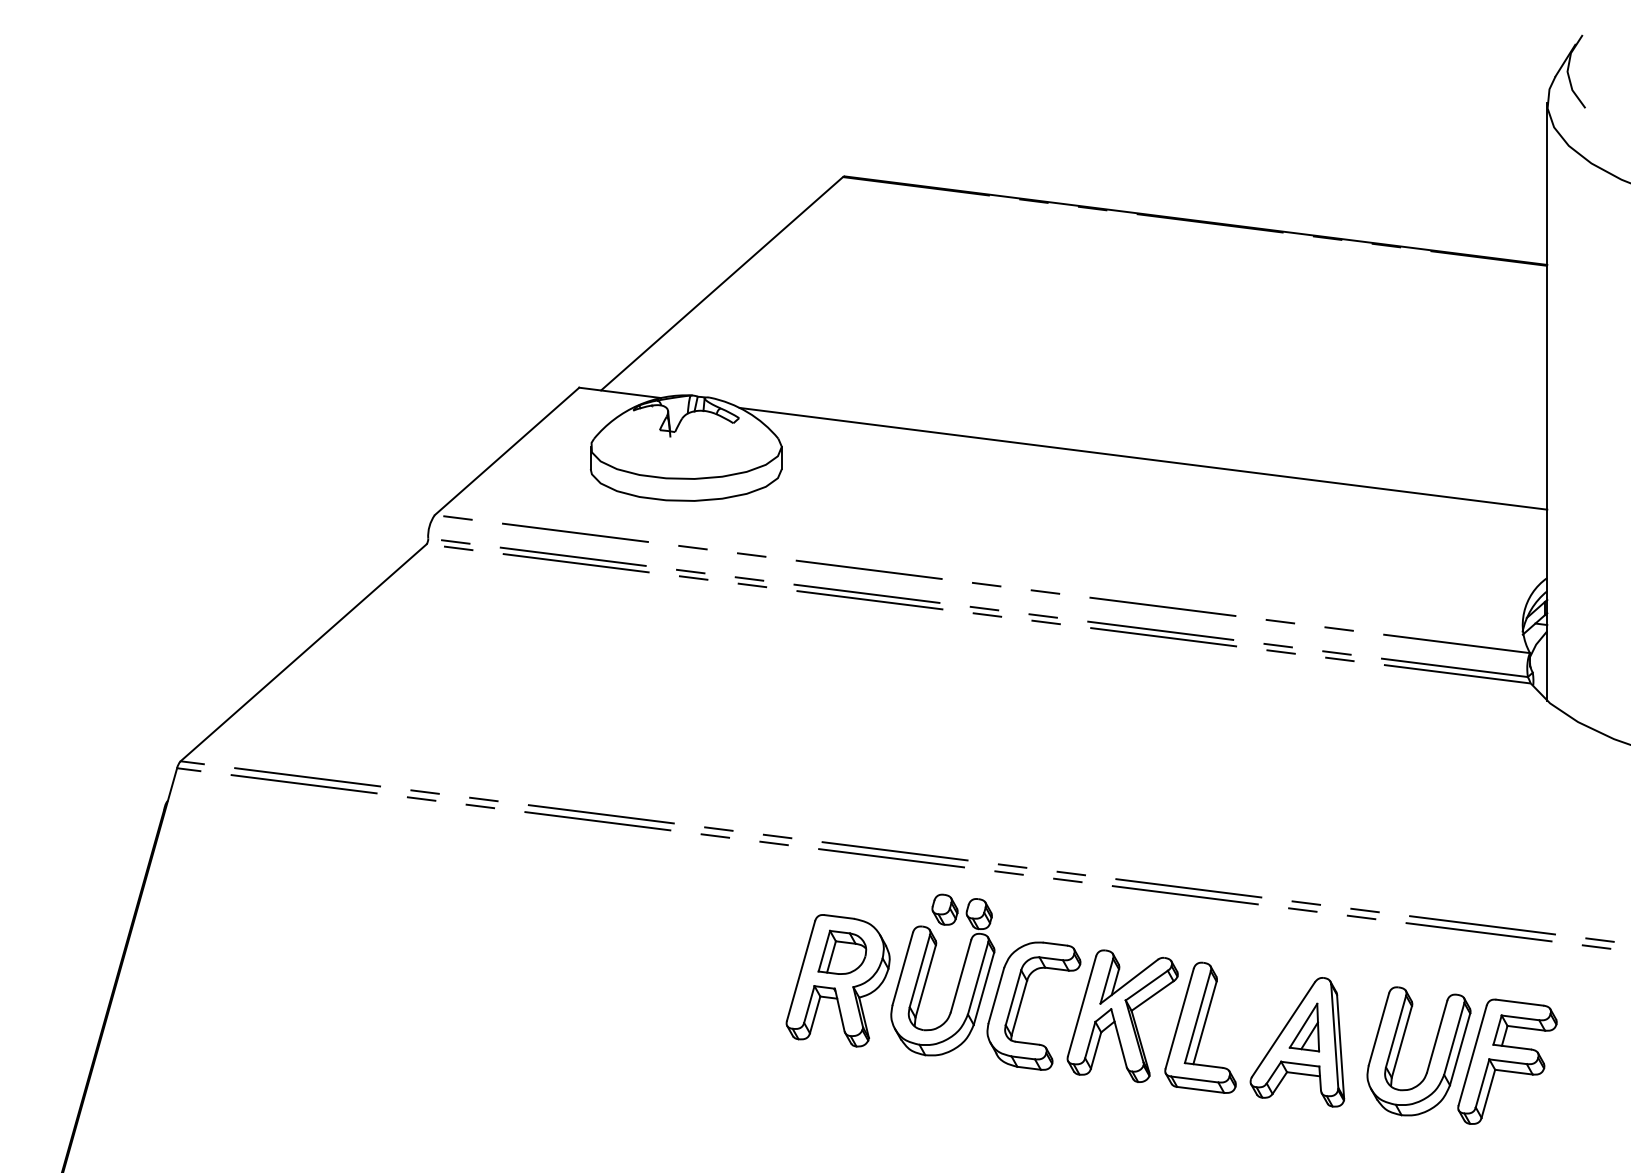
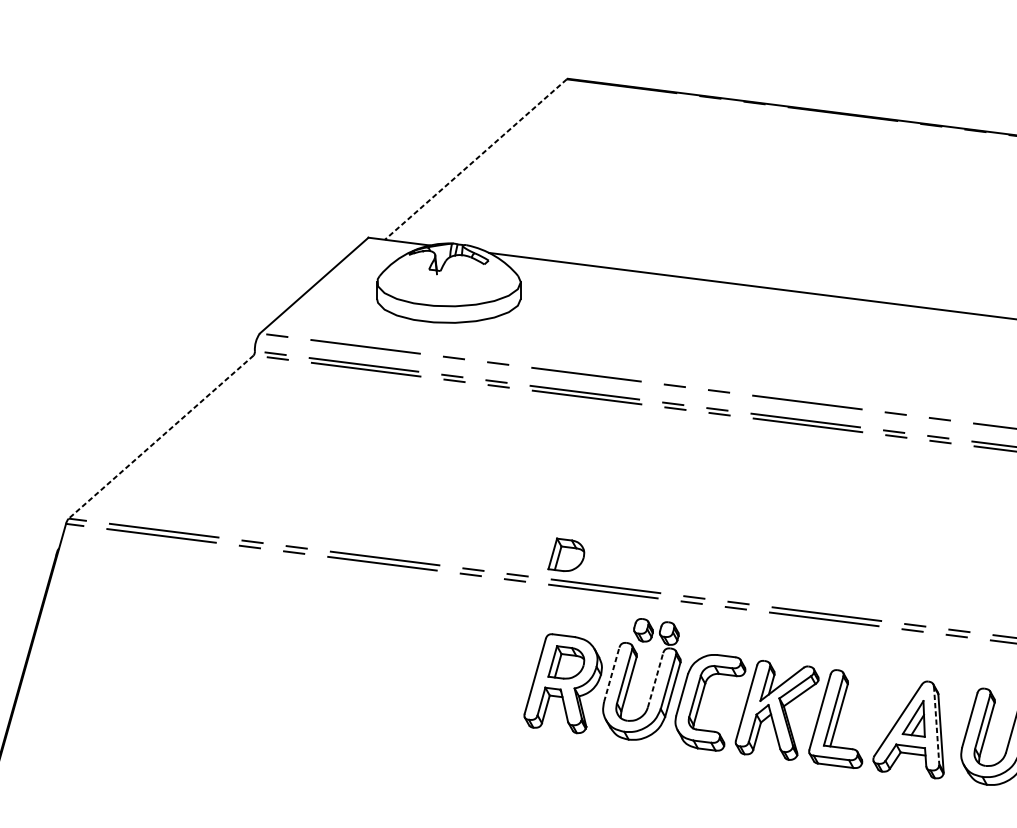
line: (721, 284) -> (475, 160), solid -> dashed
line: (303, 652) -> (161, 436), solid -> dashed
part: (842, 808) -> (566, 554), added
line: (902, 968) -> (611, 674), solid -> dashed
line: (961, 975) -> (655, 679), solid -> dashed
line: (1334, 1036) -> (936, 725), solid -> dashed

